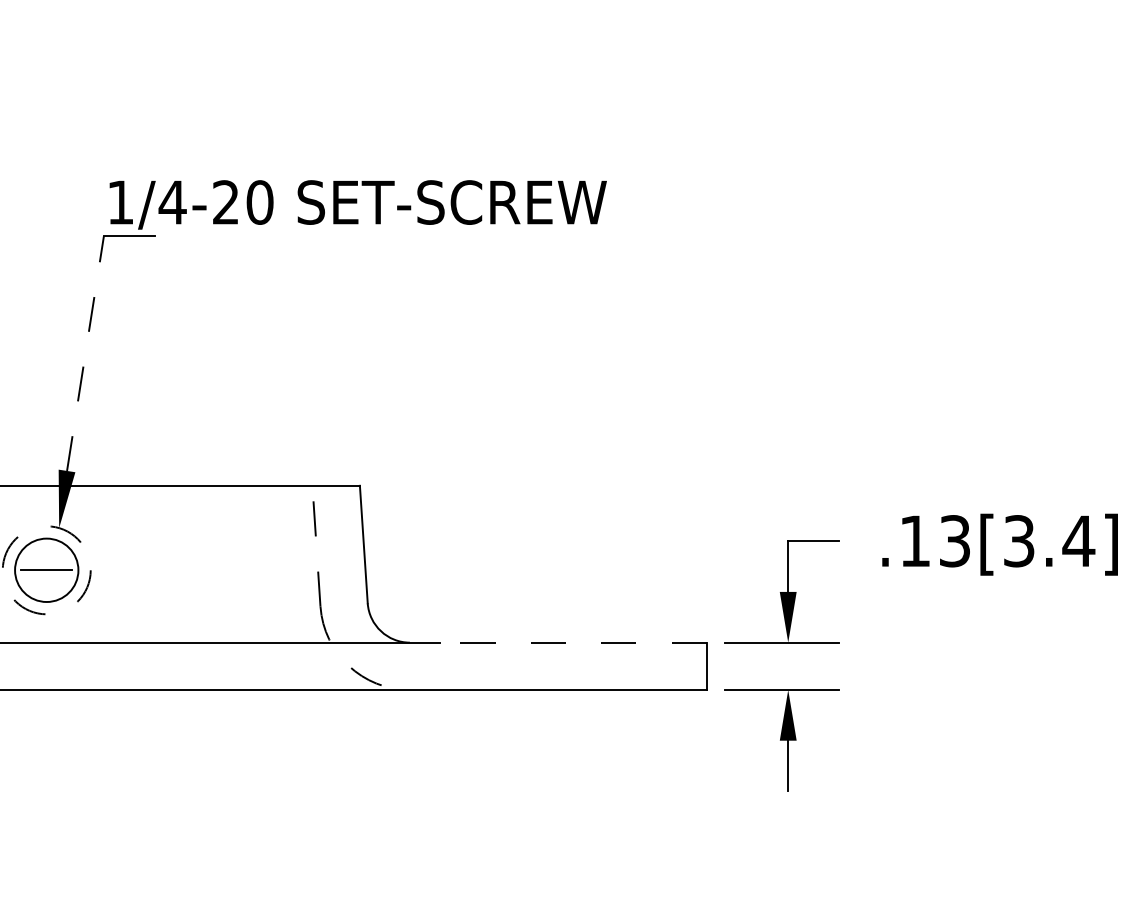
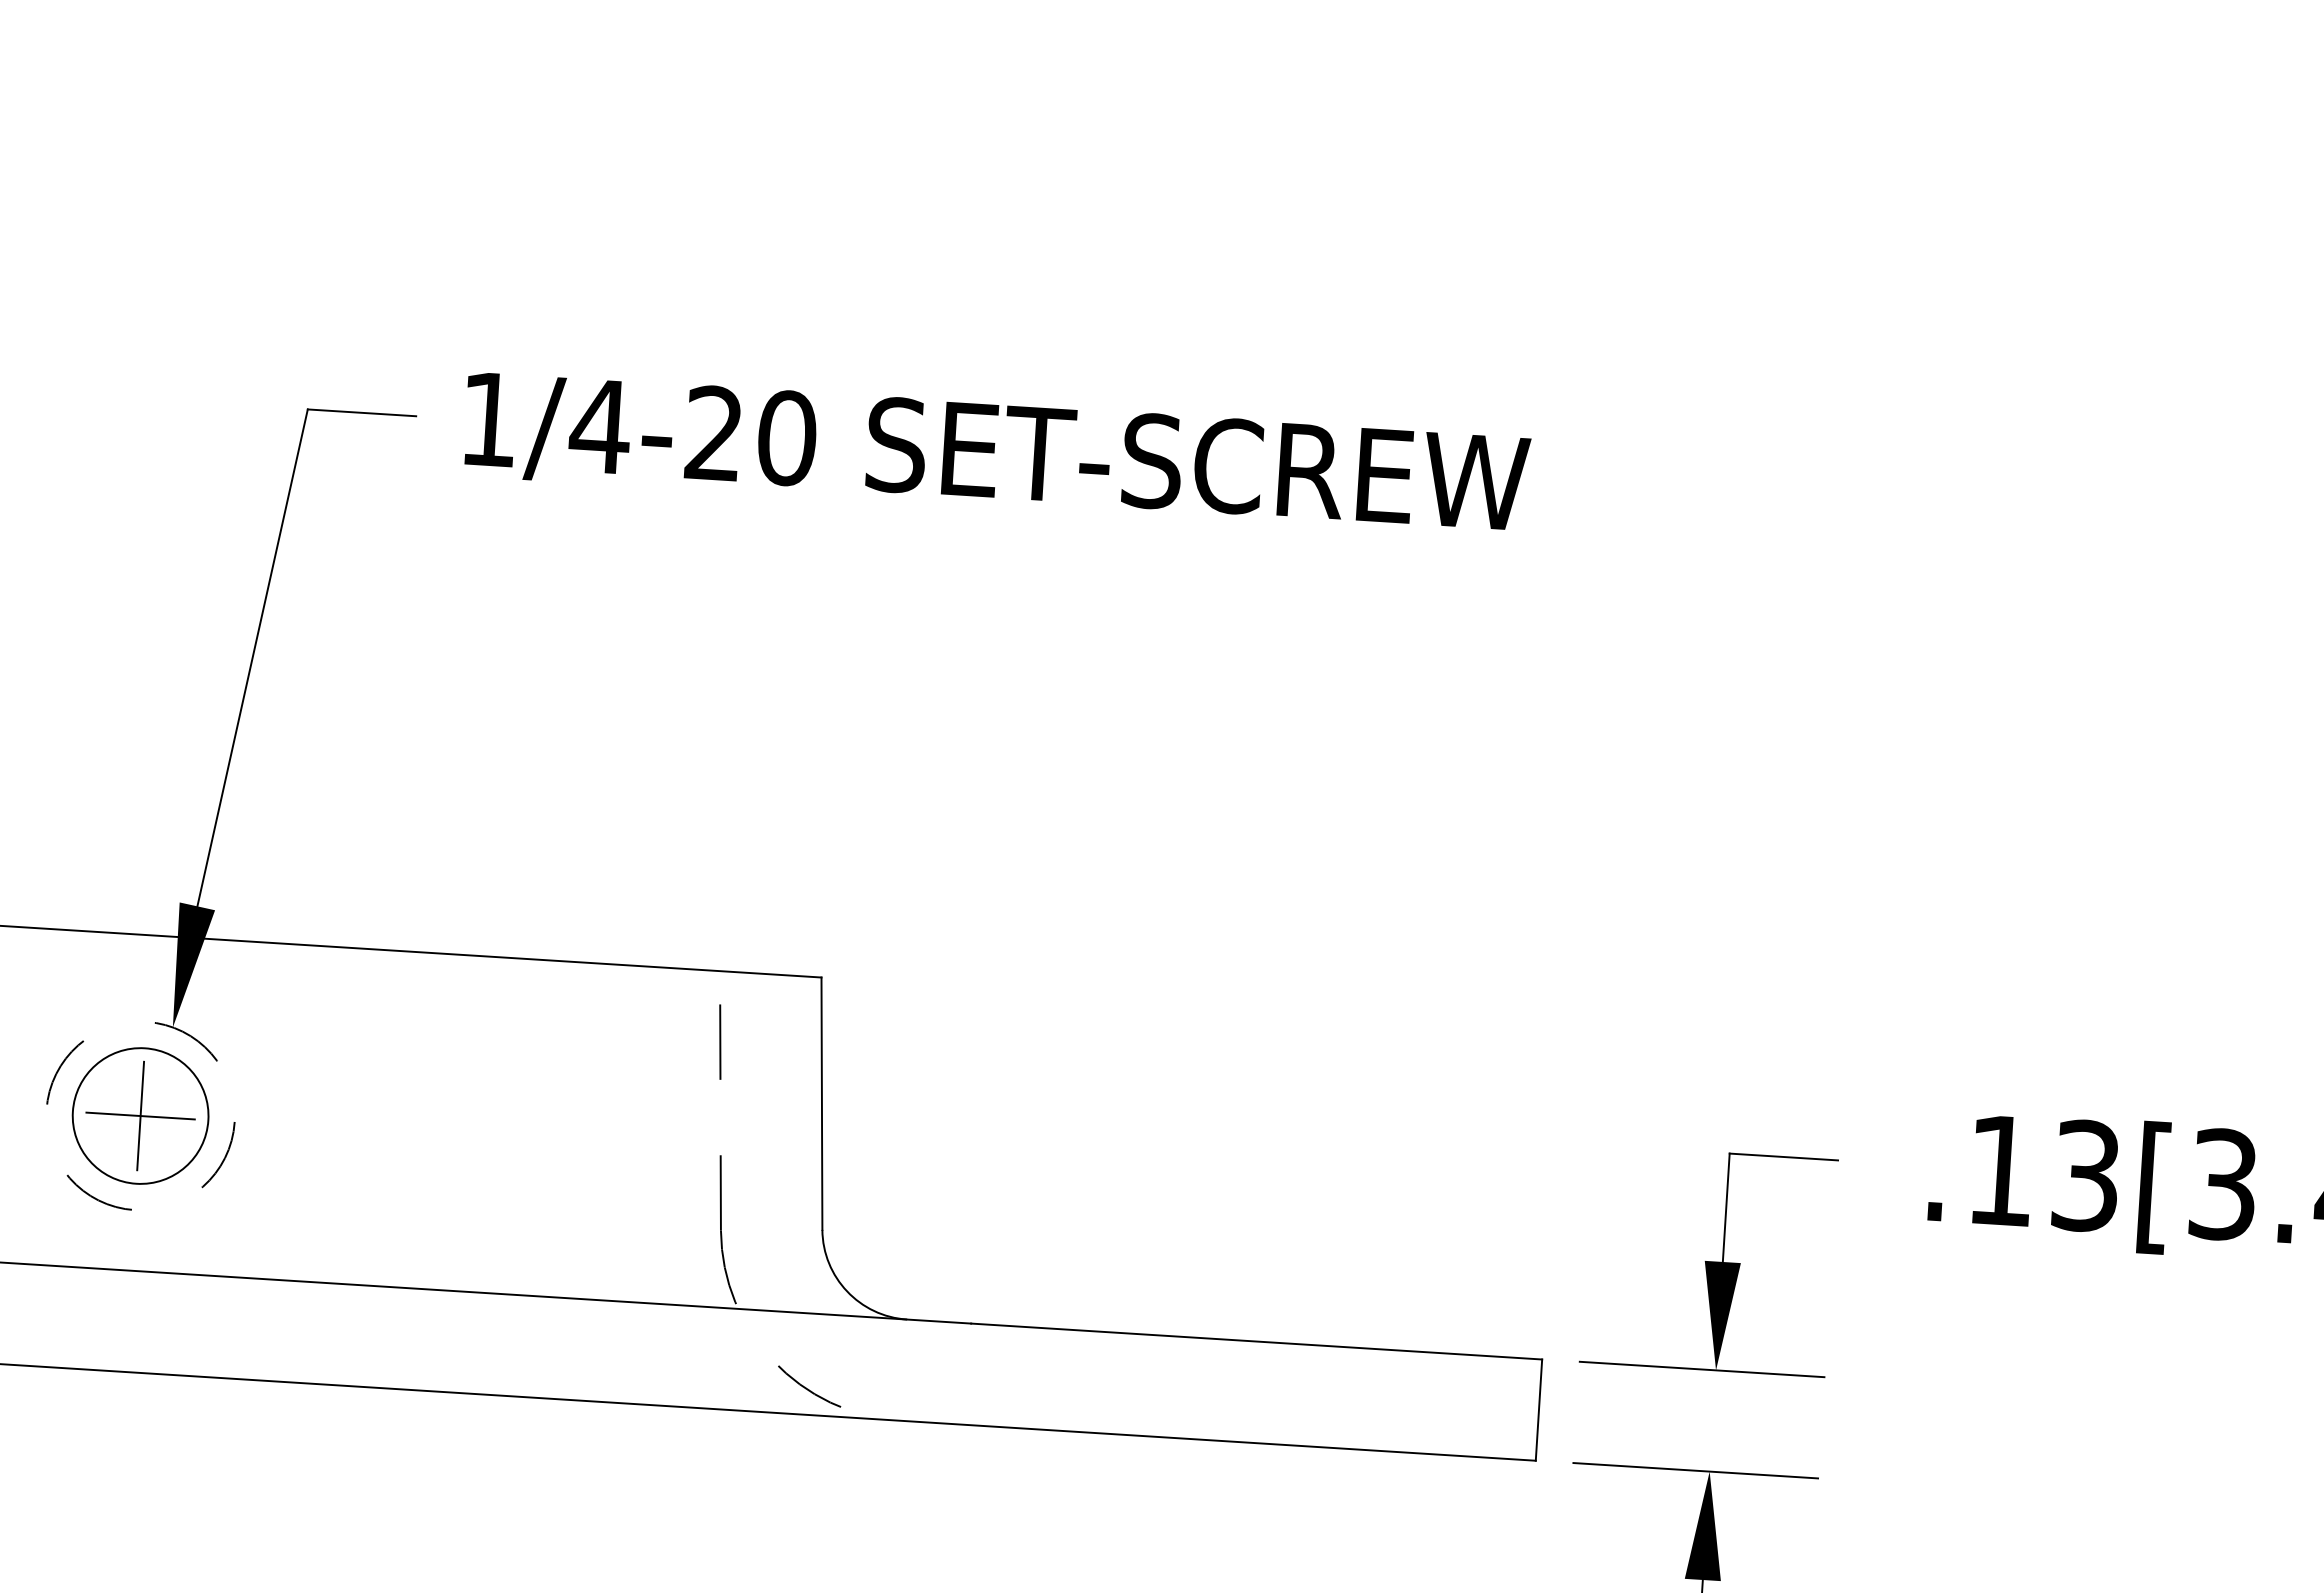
text: (357, 204) -> (995, 455), moved
line: (85, 353) -> (252, 657), dashed -> solid
line: (46, 569) -> (140, 1114), added
line: (573, 642) -> (1256, 1341), dashed -> solid

